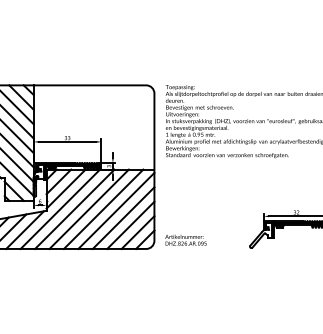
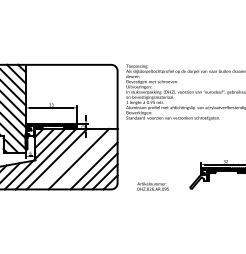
line: (88, 208) -> (67, 158), removed
line: (116, 210) -> (88, 160), removed
text: (185, 240) -> (152, 186), moved

